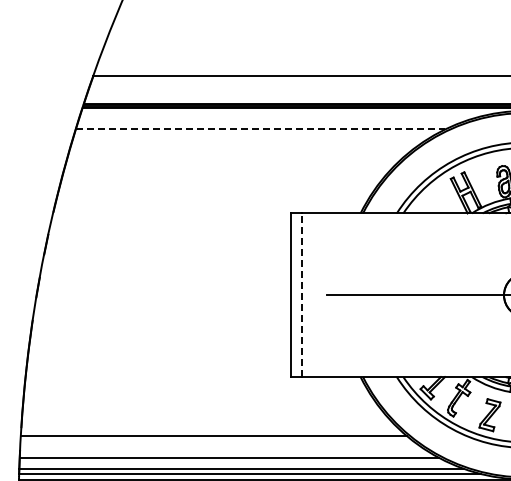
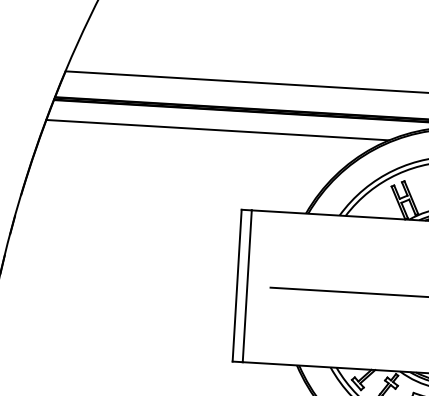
line: (260, 129) -> (217, 130), dashed -> solid
line: (302, 295) -> (247, 286), dashed -> solid

